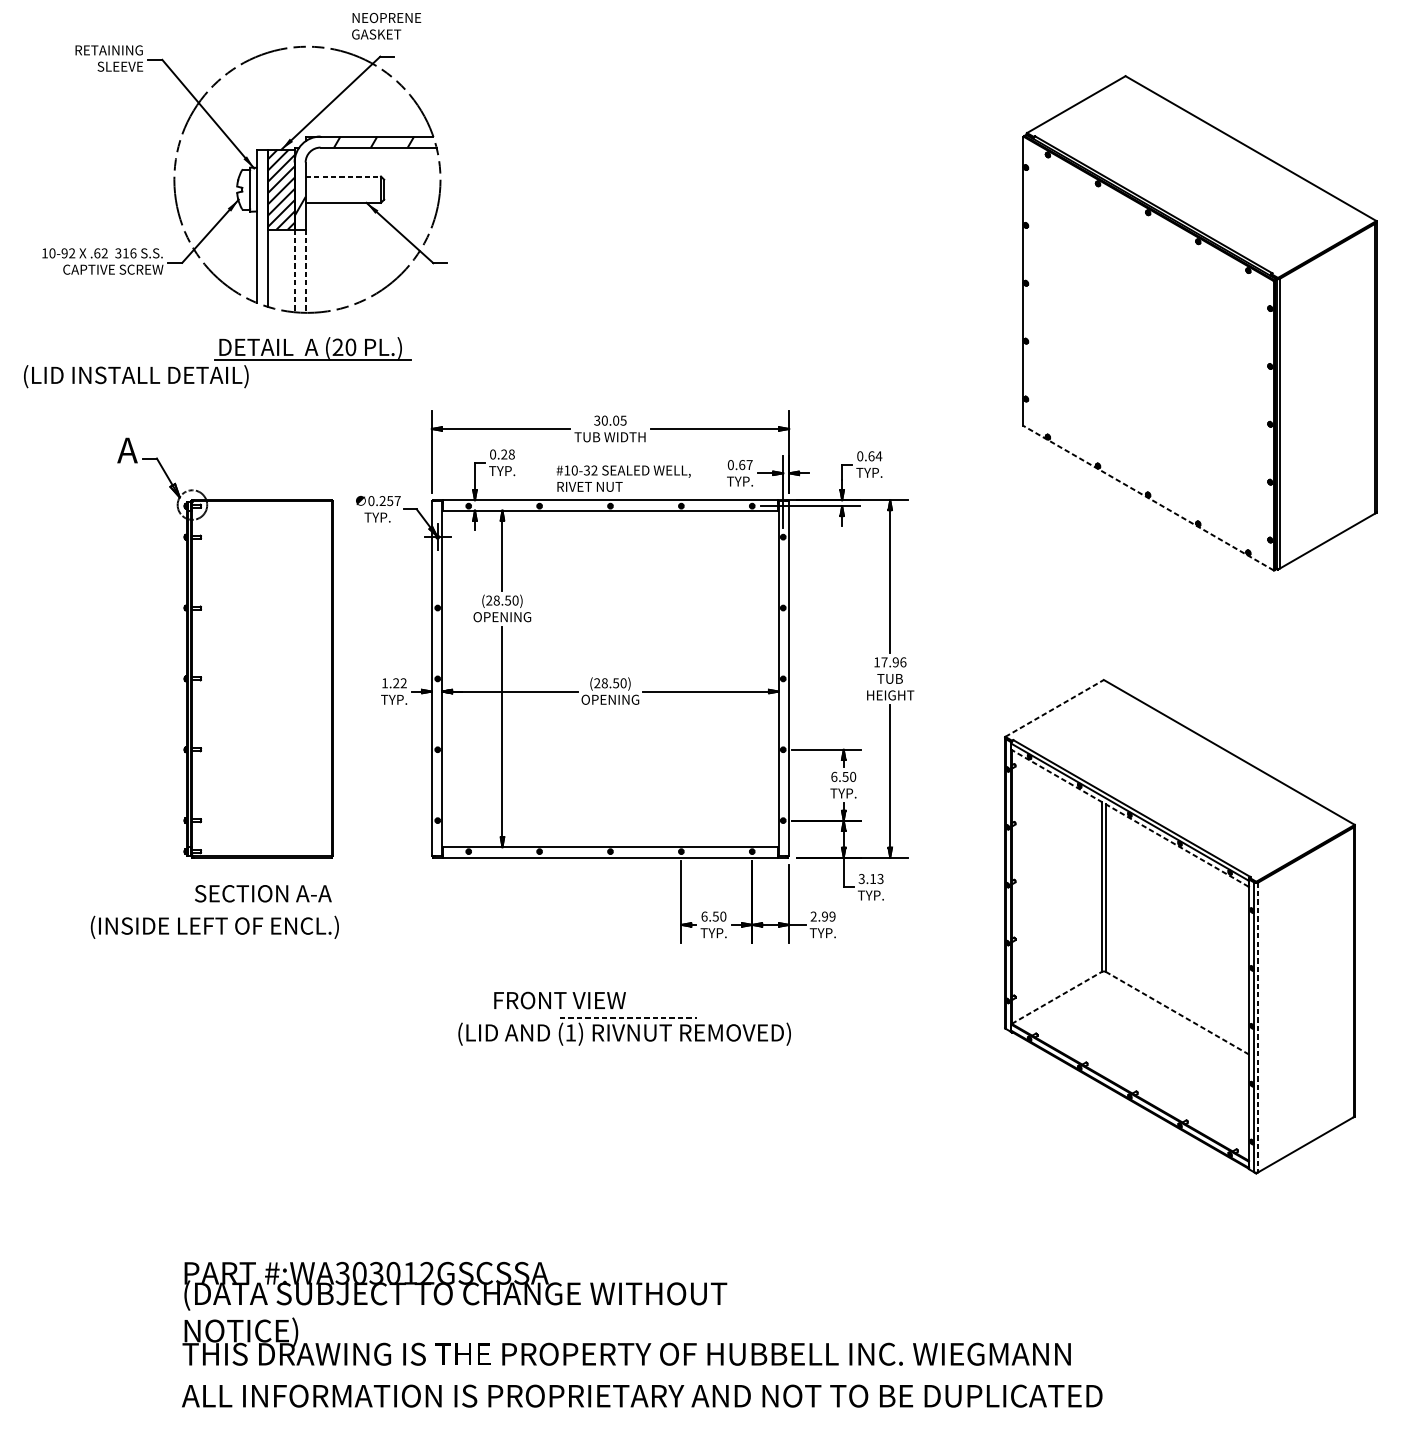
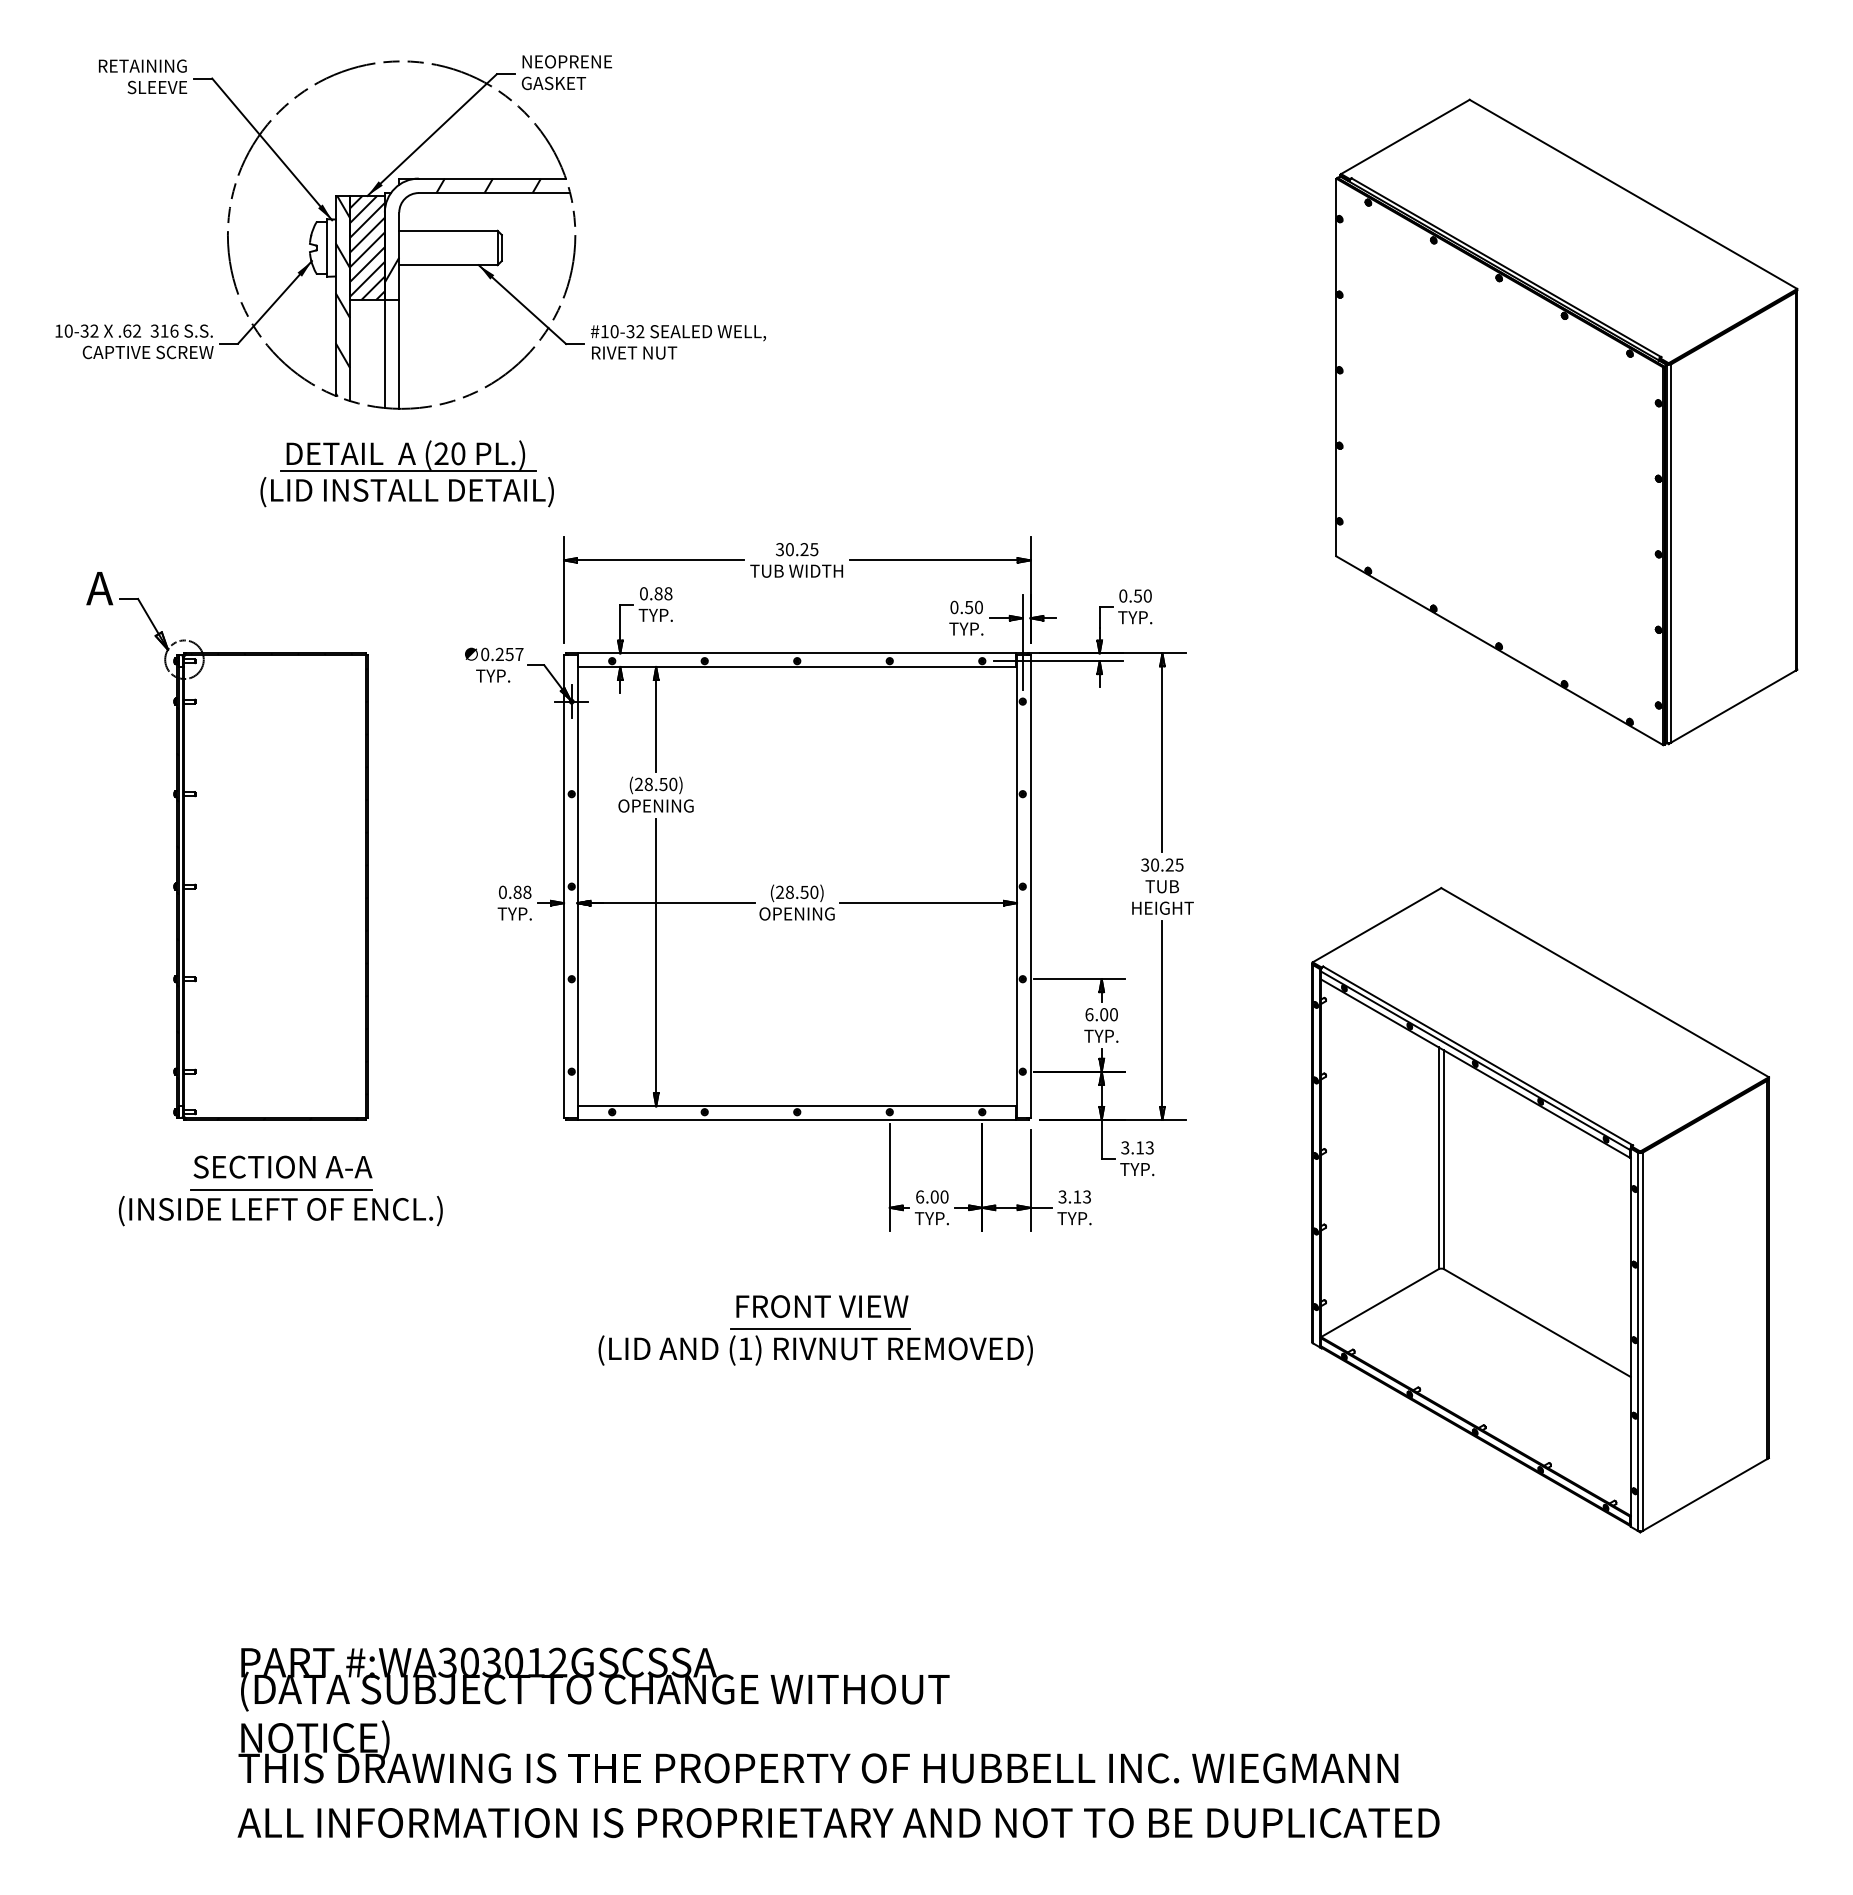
text: (386, 26) -> (566, 72), moved
line: (343, 176) -> (448, 230), dashed -> solid
hatch: (262, 226) -> (342, 295), added
text: (64, 253) -> (84, 331), 10-92 -> 10-32
line: (294, 271) -> (384, 354), dashed -> solid
line: (305, 271) -> (399, 354), dashed -> solid
text: (135, 376) -> (406, 492), moved
text: (616, 420) -> (804, 549), 30.05 -> 30.25
text: (504, 454) -> (658, 593), 0.28 -> 0.88
text: (875, 455) -> (1143, 595), 0.64 -> 0.50
text: (745, 465) -> (973, 607), 0.67 -> 0.50
text: (622, 478) -> (677, 342), moved
line: (1148, 497) -> (1499, 650), dashed -> solid
part: (225, 648) -> (227, 846), moved
text: (890, 661) -> (1162, 864), 17.96 -> 30.25
text: (394, 683) -> (515, 892), 1.22 -> 0.88
line: (1054, 707) -> (1377, 924), dashed -> solid
text: (845, 776) -> (1104, 1014), 6.50 -> 6.00
line: (1130, 818) -> (1475, 1068), dashed -> solid
text: (262, 893) -> (282, 1166), moved
line: (215, 910) -> (281, 1189), added
text: (715, 916) -> (934, 1196), 6.50 -> 6.00
text: (822, 916) -> (1074, 1196), 2.99 -> 3.13
line: (1056, 998) -> (1379, 1303), dashed -> solid
text: (560, 1000) -> (822, 1306), moved
line: (1177, 1013) -> (1537, 1323), dashed -> solid
line: (628, 1018) -> (820, 1329), dashed -> solid
line: (1258, 1028) -> (1643, 1342), dashed -> solid

